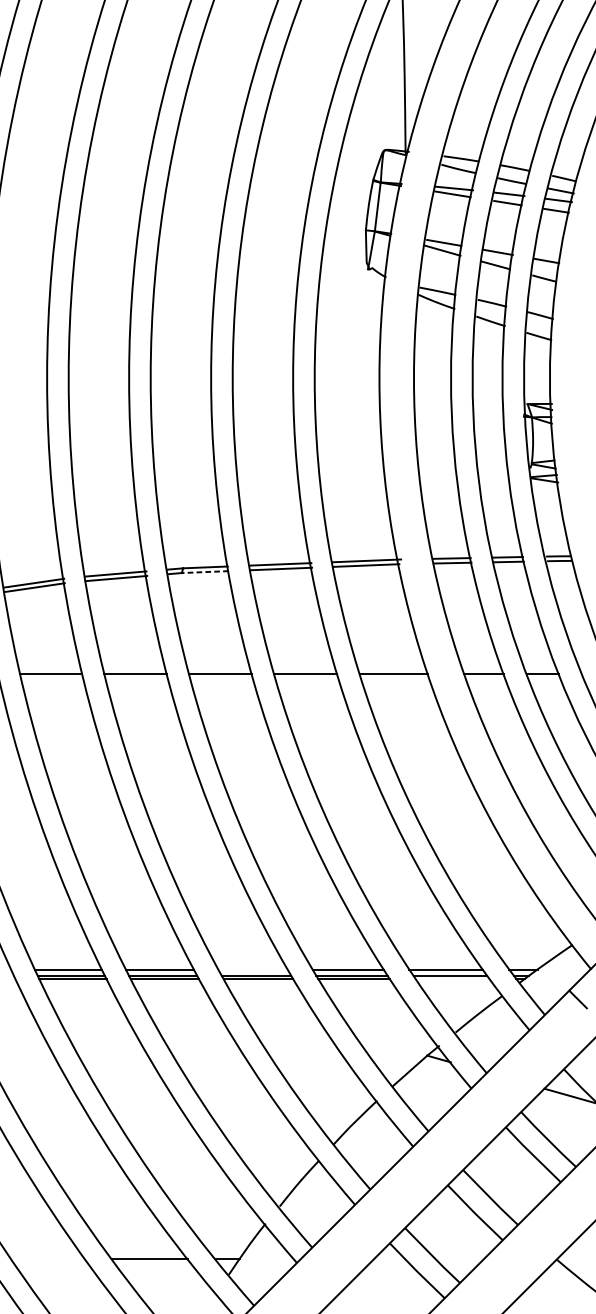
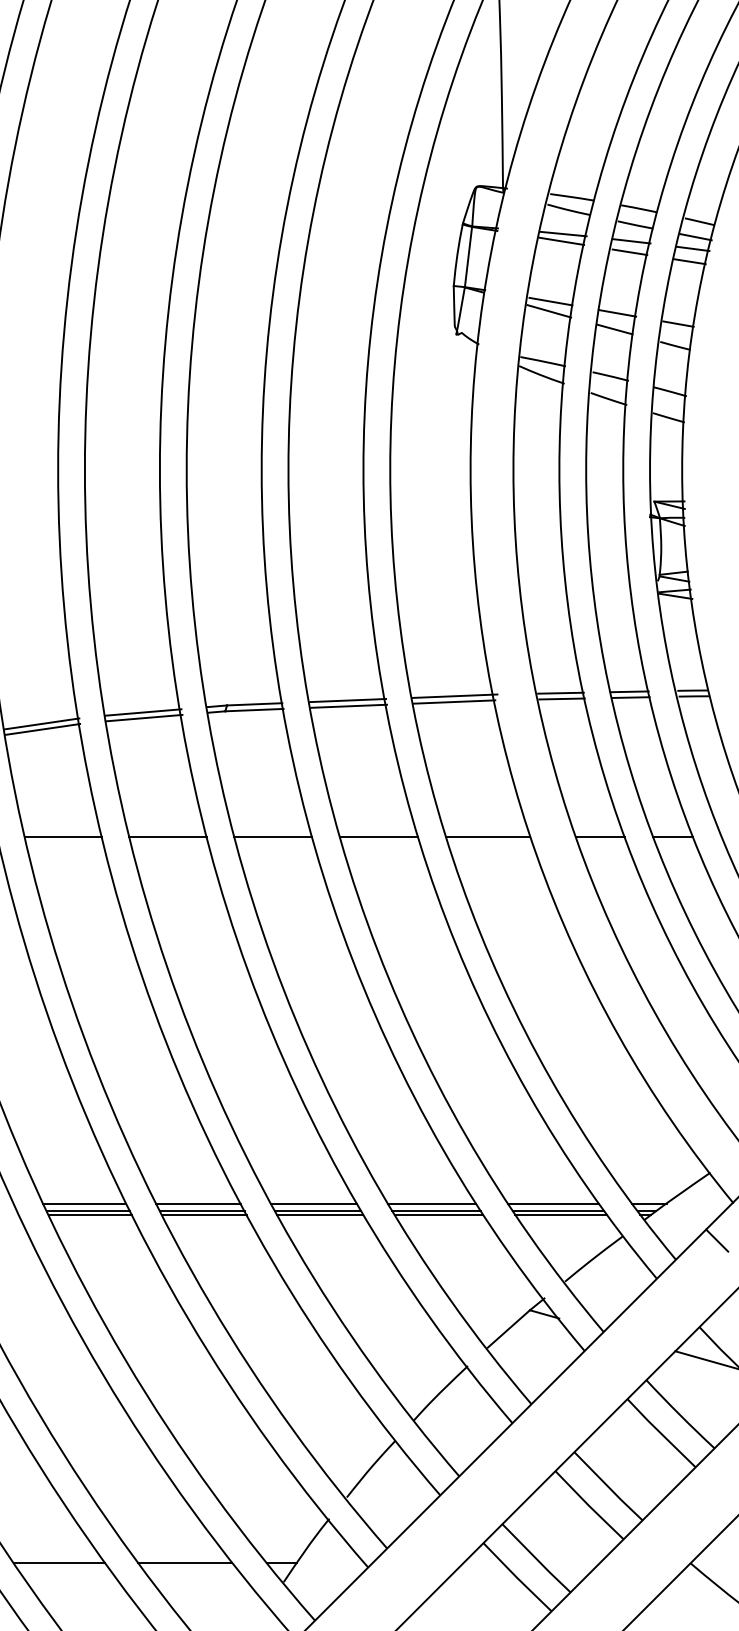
line: (204, 572) -> (253, 710), dashed -> solid
line: (252, 969) -> (313, 1203), added
line: (451, 978) -> (560, 1214), added
line: (48, 1259) -> (59, 1563), added

